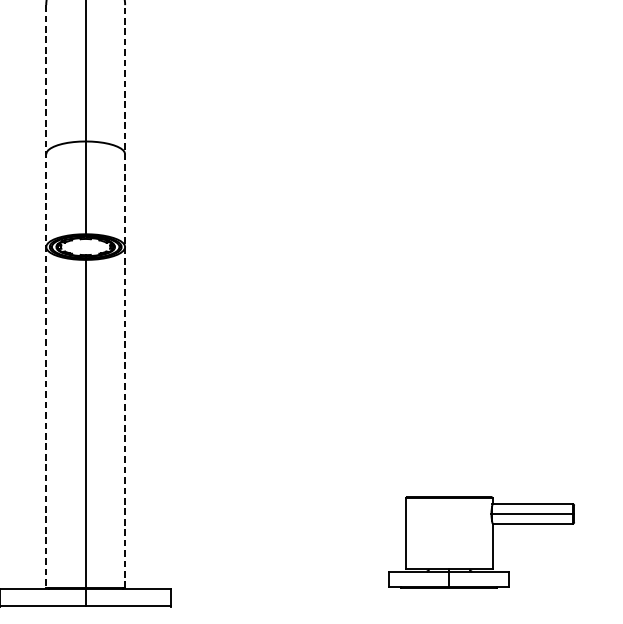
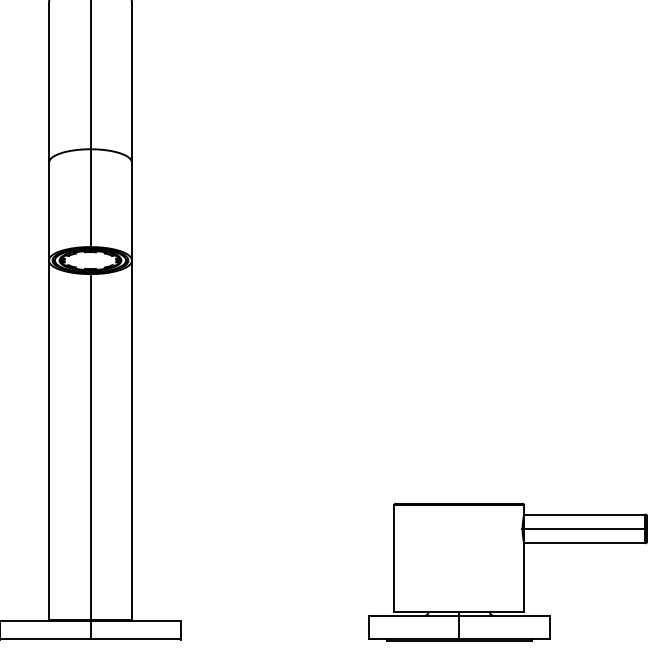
line: (125, 296) -> (132, 312), dashed -> solid
line: (45, 297) -> (48, 313), dashed -> solid
part: (481, 542) -> (507, 571), size x1.43

